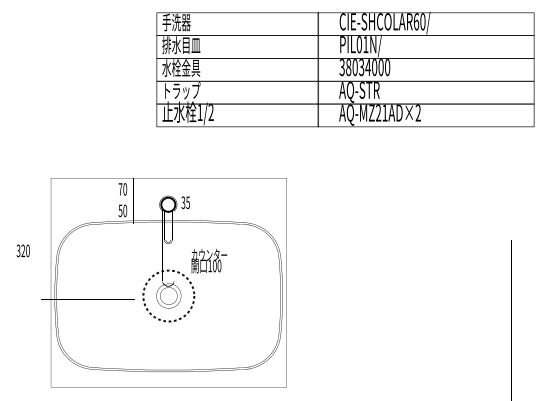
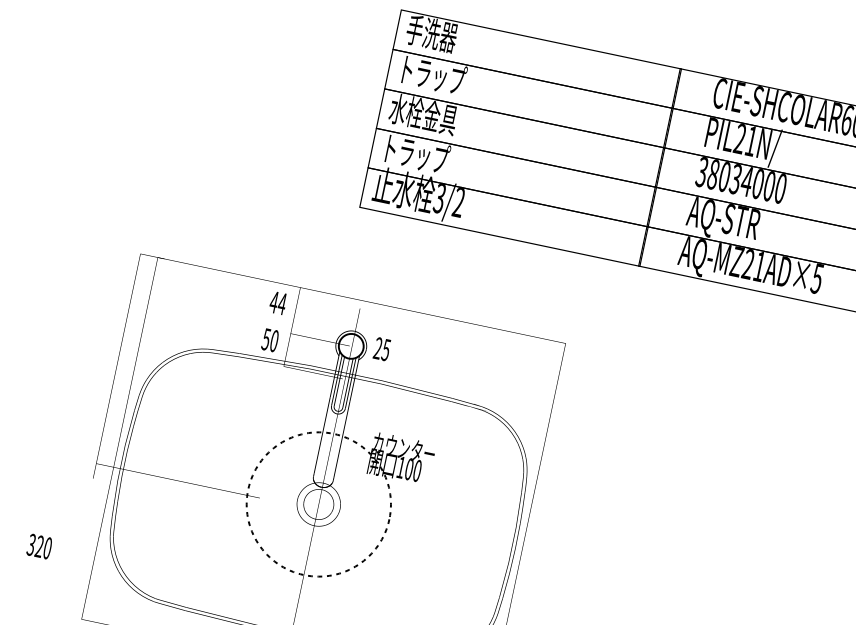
text: (358, 44) -> (738, 138), PIL01N/ -> PIL21N/
text: (181, 45) -> (432, 75), 排水目皿 -> トラップ
text: (199, 112) -> (438, 198), 1/2 -> 3/2
text: (417, 112) -> (816, 277), AQ-MZ21AD×2 -> AQ-MZ21AD×5
text: (122, 189) -> (277, 303), 70 -> 44
text: (183, 203) -> (377, 349), 35 -> 25
text: (22, 250) -> (38, 545), moved
circle: (168, 295) -> (318, 503), size x1.6

